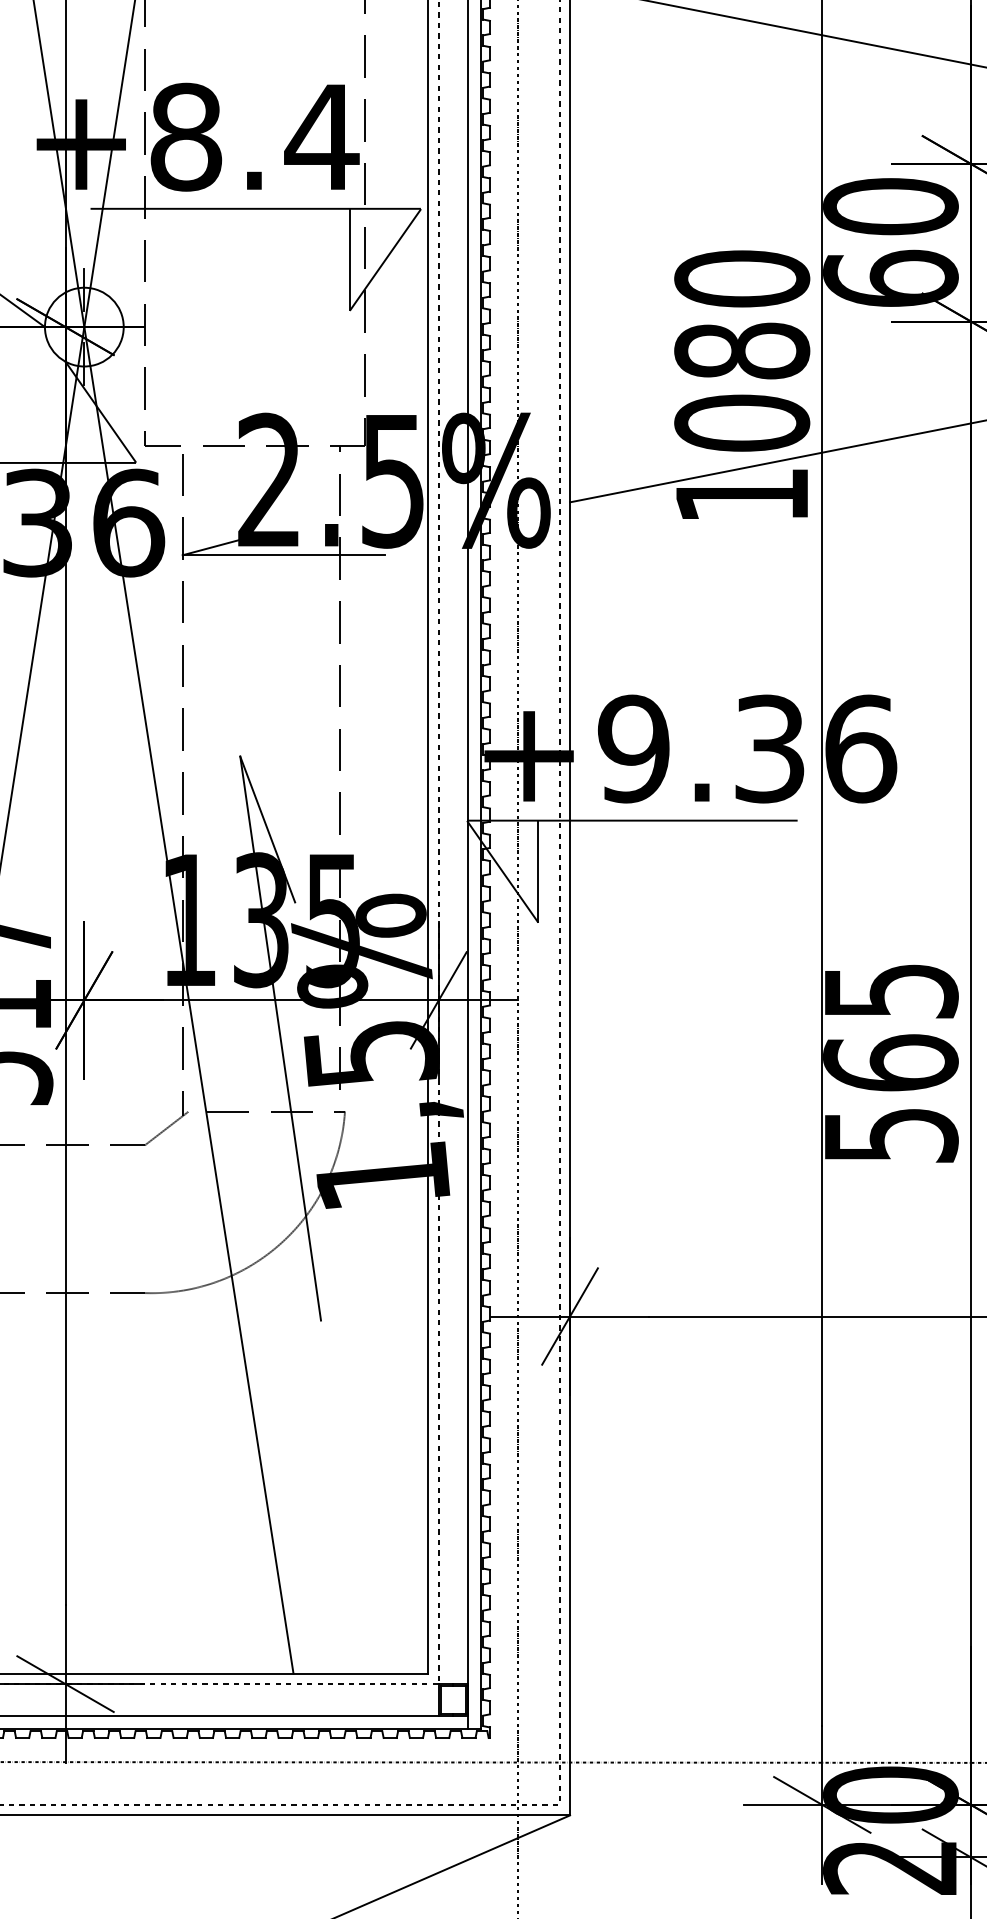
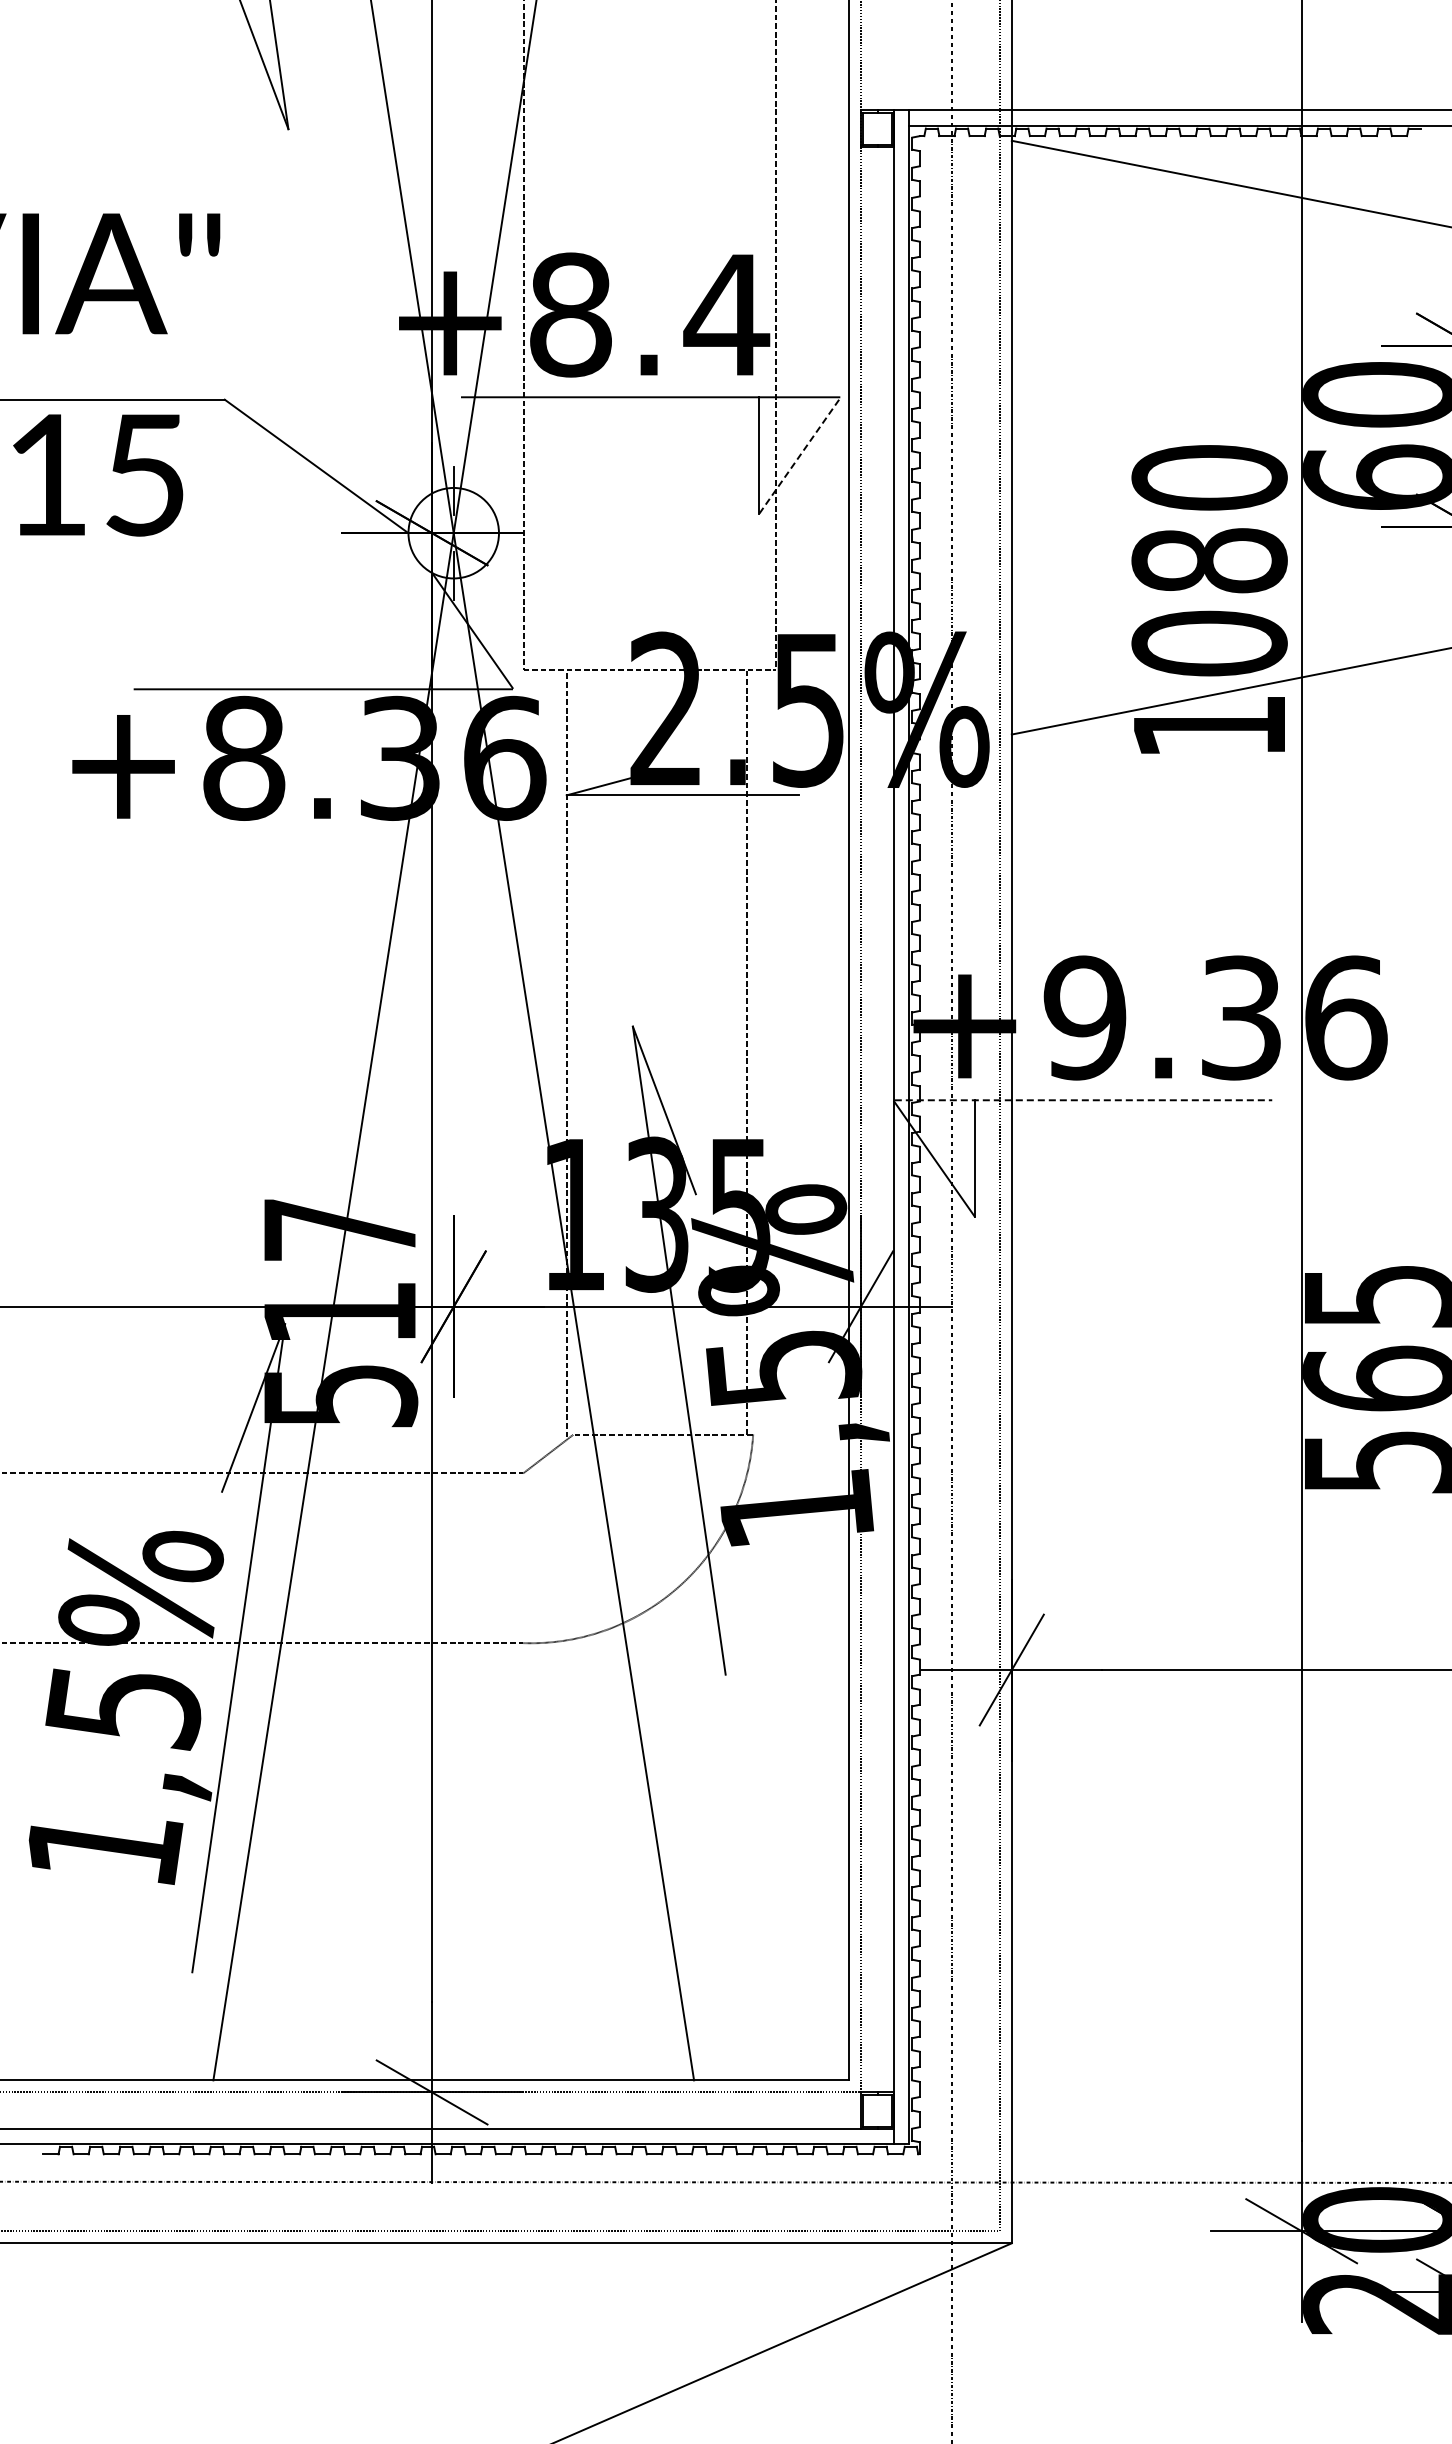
line: (386, 259) -> (800, 455), solid -> dashed
line: (632, 820) -> (1083, 1100), solid -> dashed

